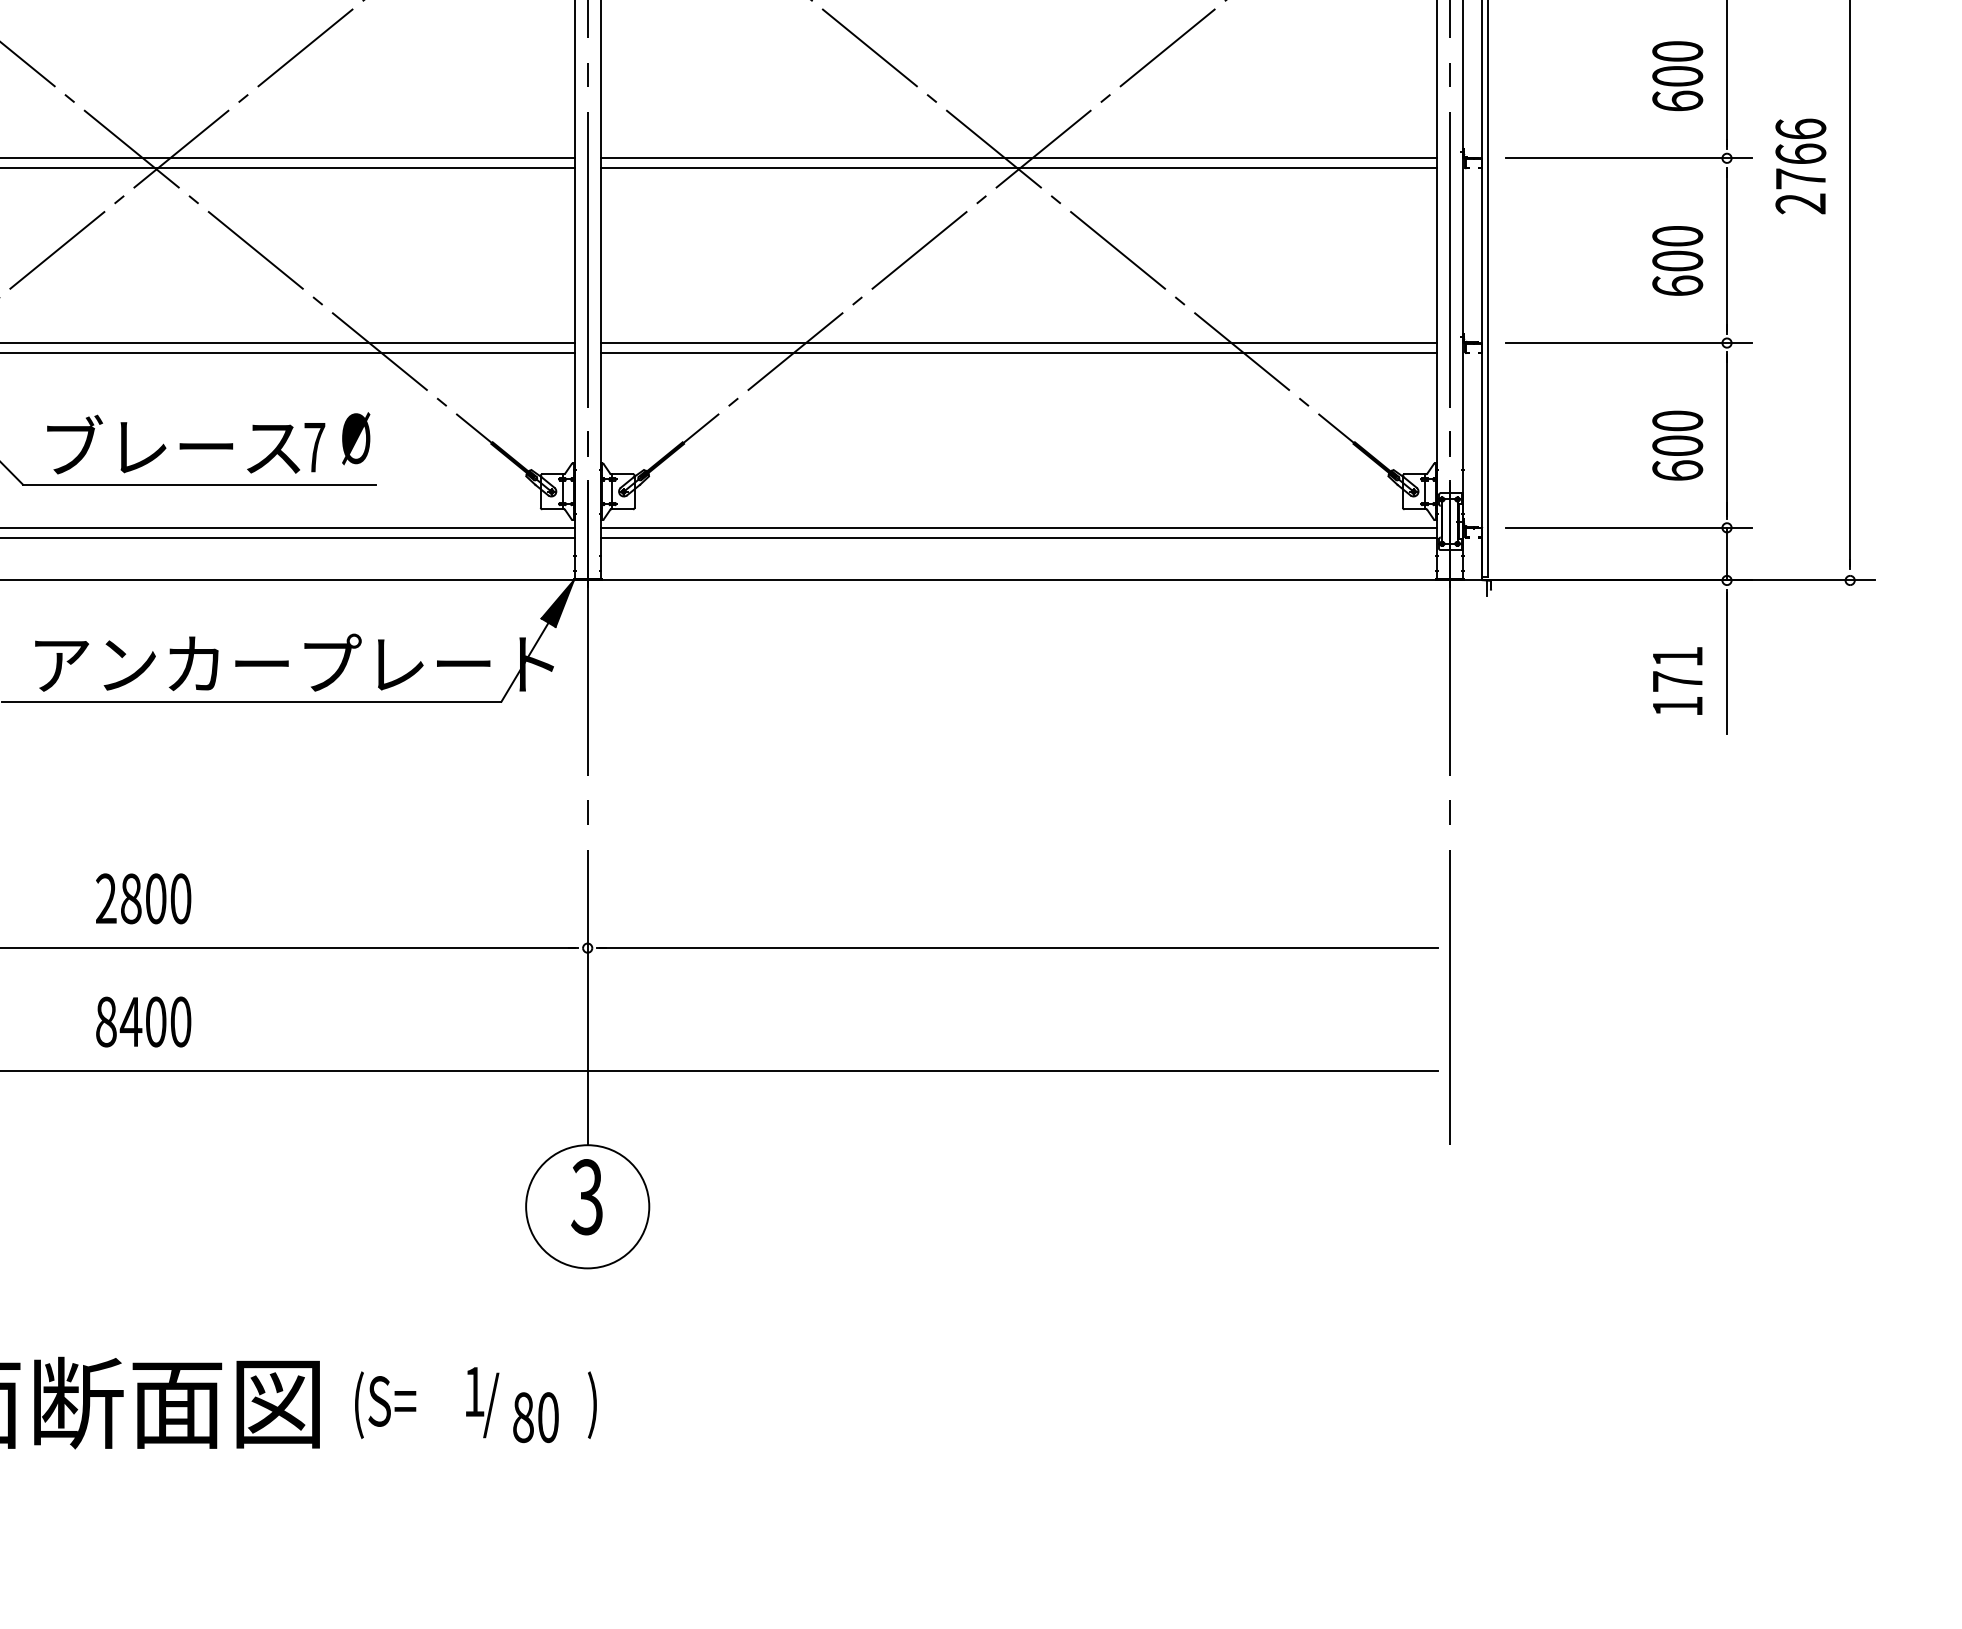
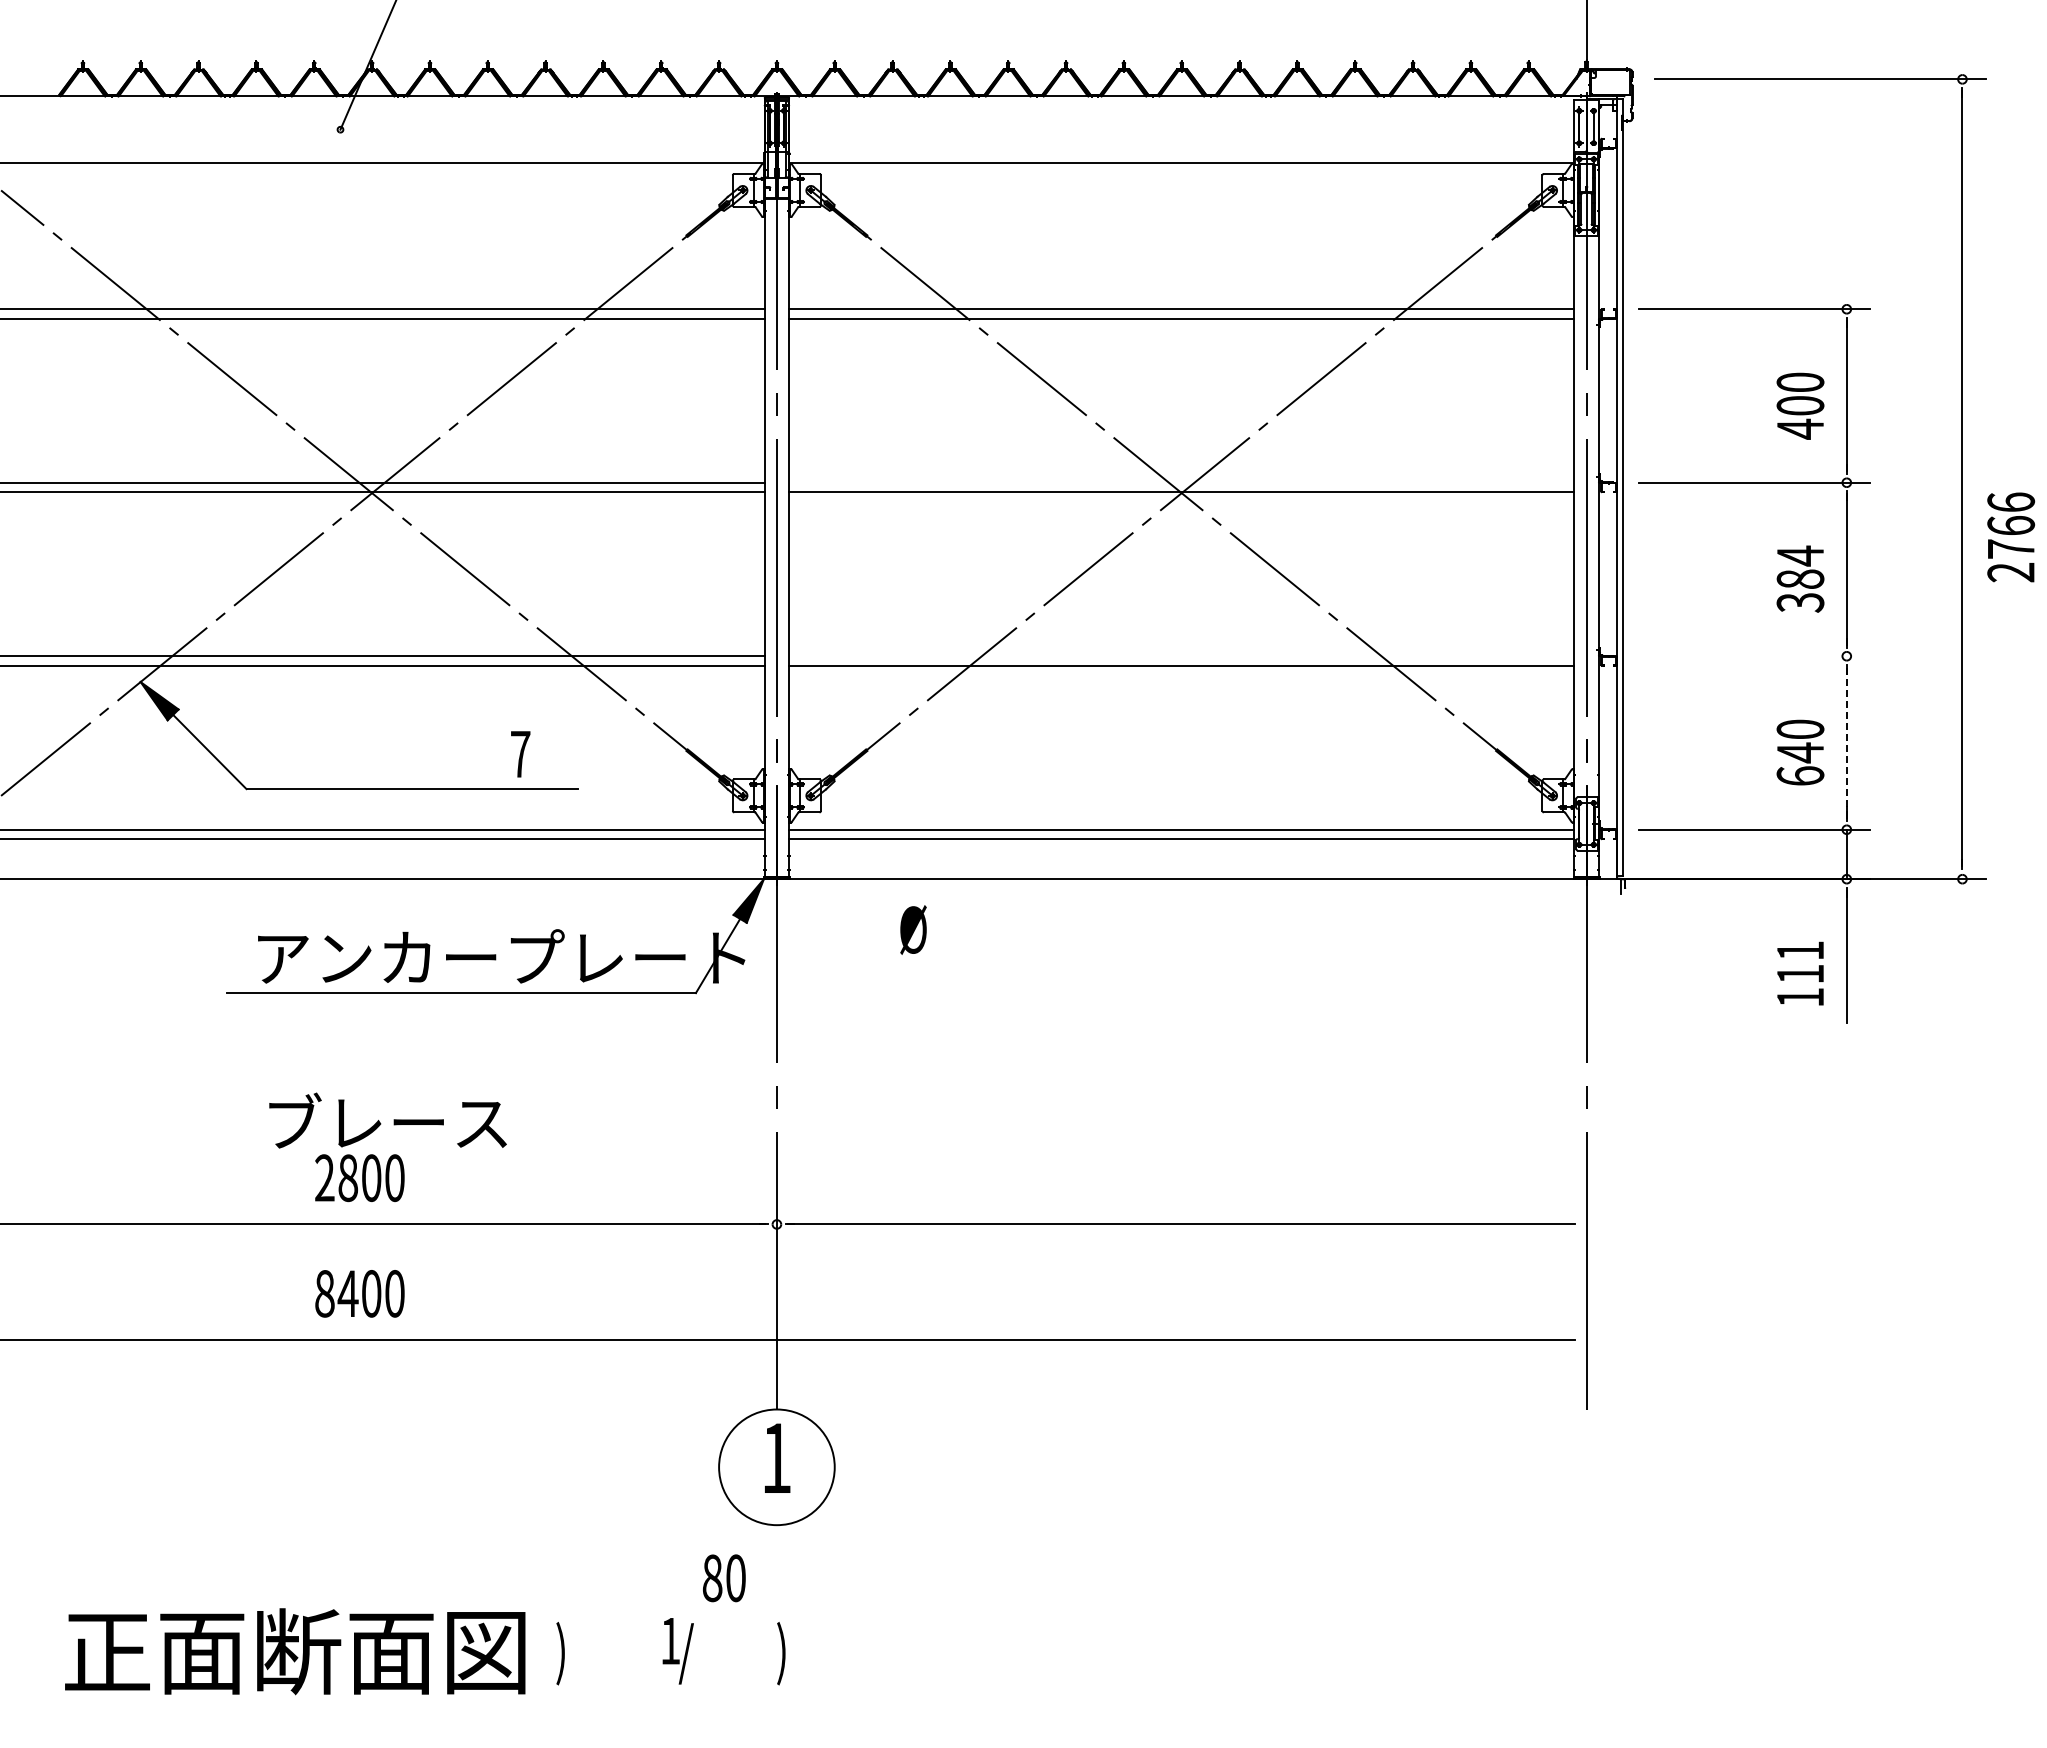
text: (1677, 100) -> (1800, 428), 600 -> 400
line: (1018, 158) -> (1181, 482), removed
text: (1801, 166) -> (2011, 537), moved
text: (1677, 260) -> (1800, 578), 600 -> 384
line: (1018, 343) -> (1181, 656), removed
line: (1628, 343) -> (1754, 656), removed
line: (1726, 435) -> (1846, 743), solid -> dashed
text: (356, 438) -> (913, 929), moved
text: (173, 444) -> (387, 1120), moved
text: (1677, 445) -> (1800, 752), 600 -> 640
text: (1677, 680) -> (1800, 973), 171 -> 111
text: (586, 1197) -> (775, 1458), 3 -> 1
text: (383, 1405) -> (585, 1653), (S= -> )
text: (536, 1417) -> (724, 1578), moved

